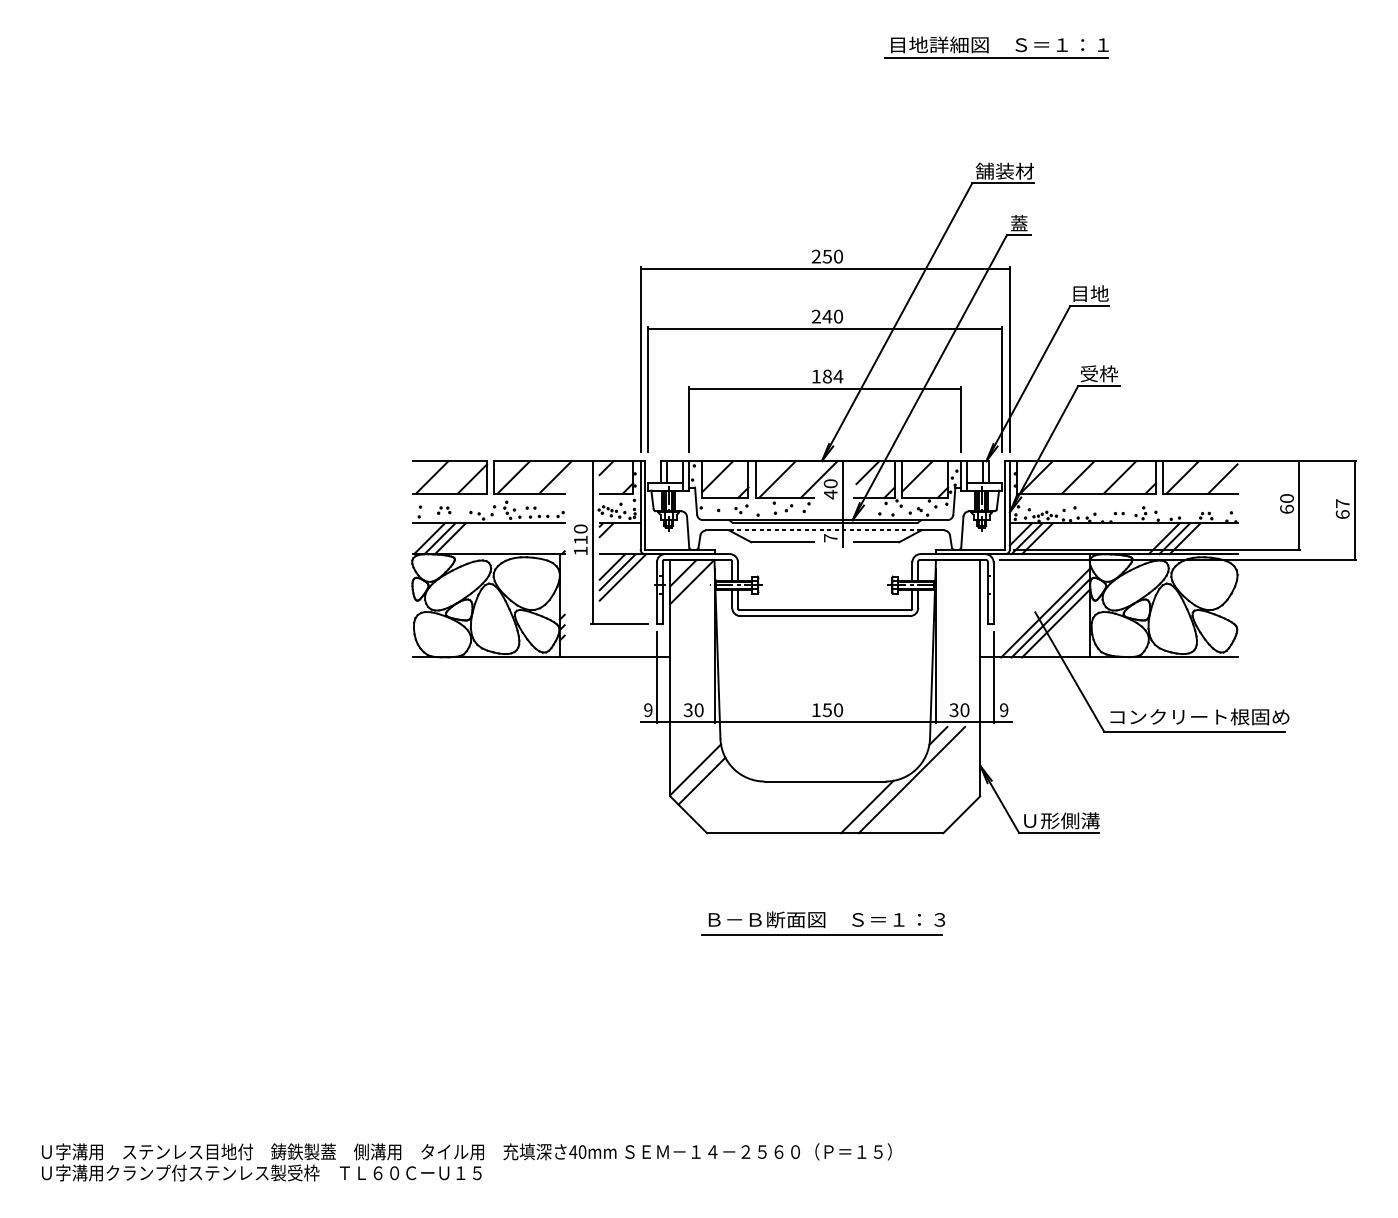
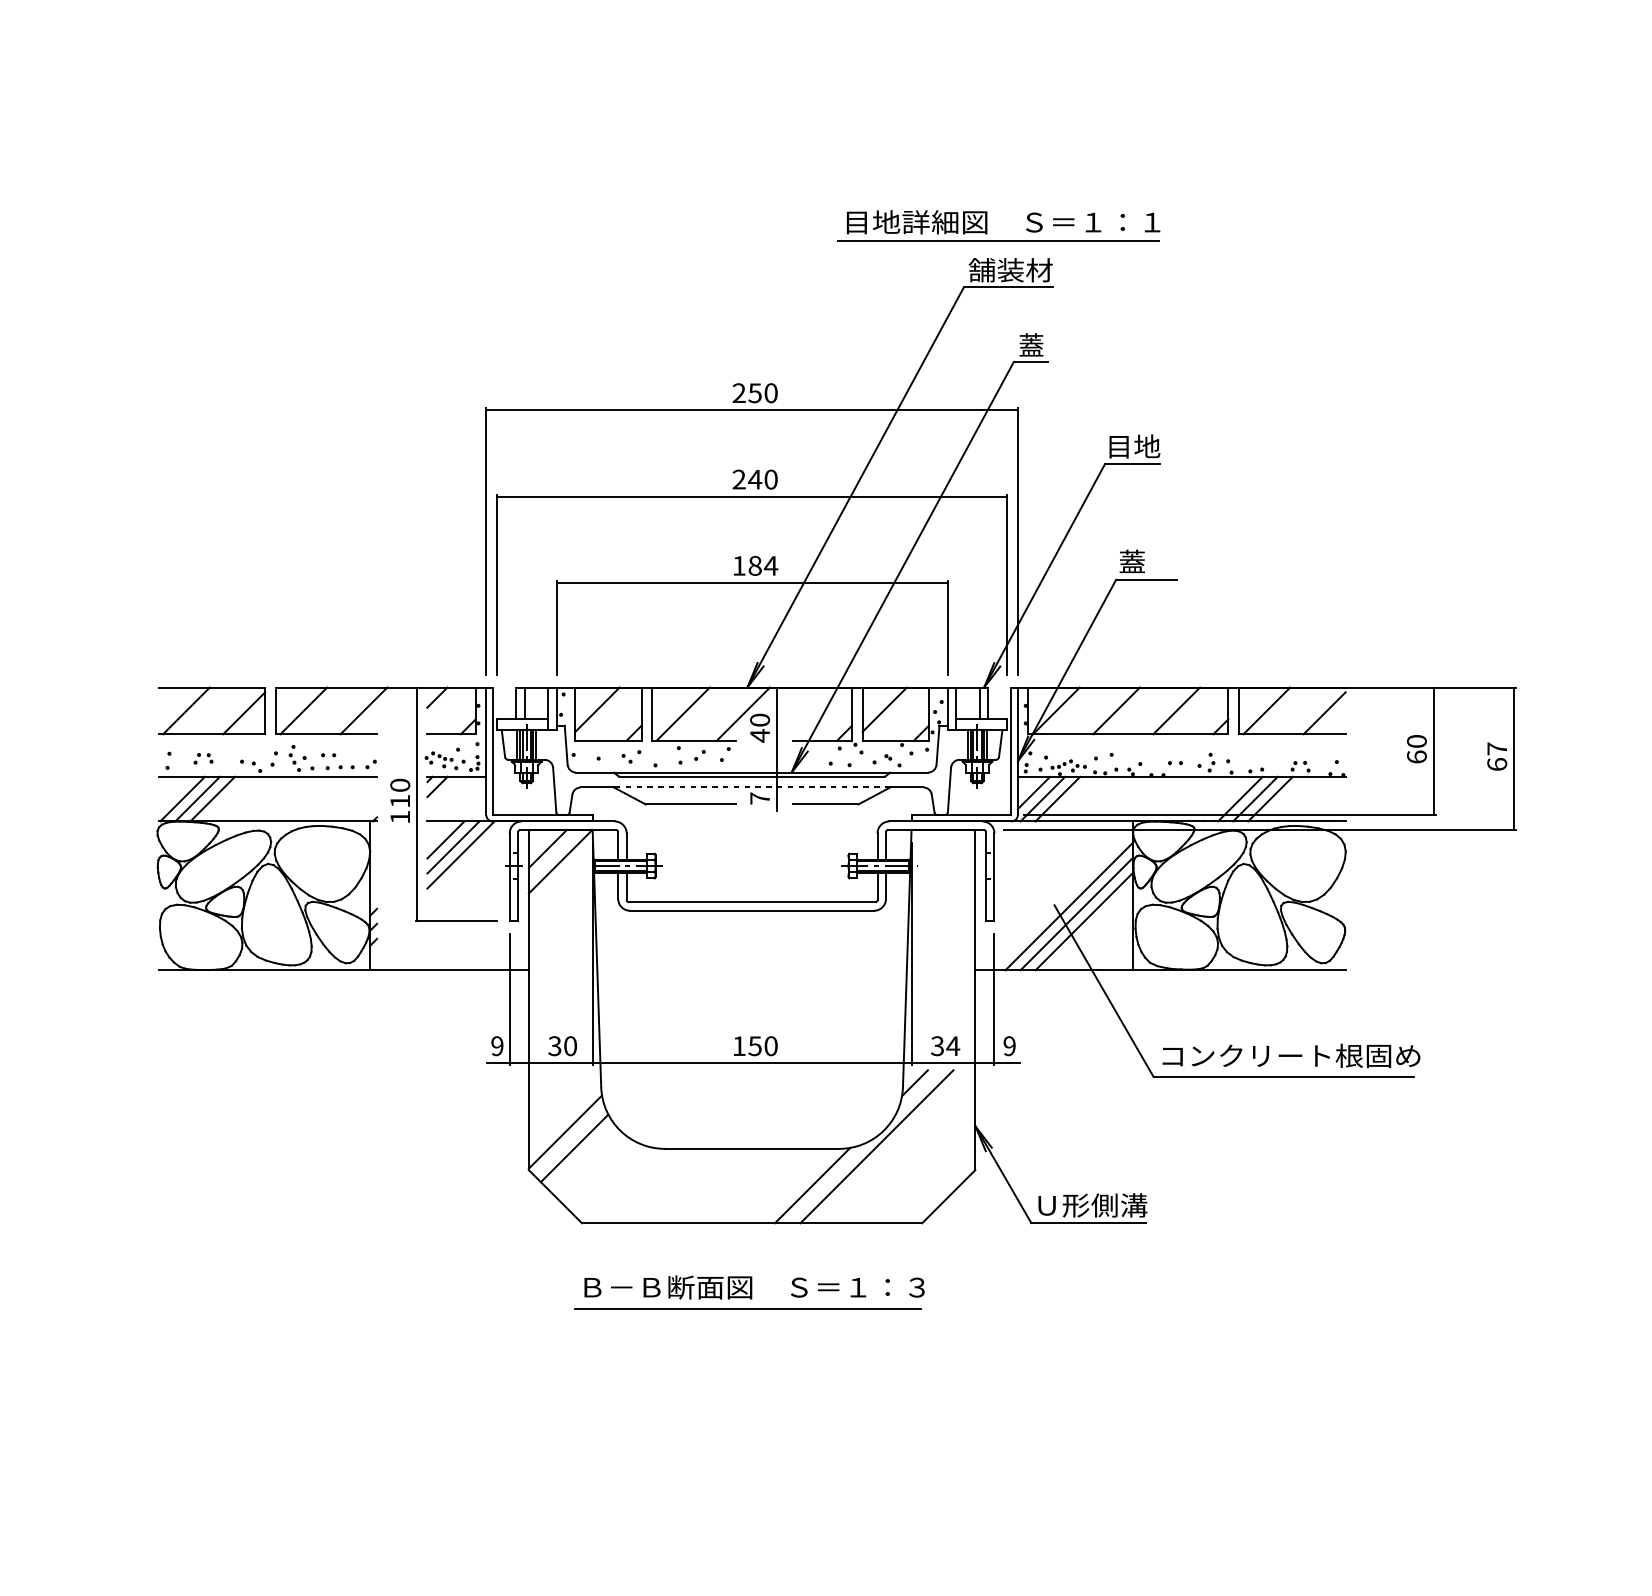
part: (988, 47) -> (987, 225), moved
text: (1098, 373) -> (1145, 561), 受枠 -> 蓋
line: (867, 472) -> (812, 703), removed
text: (964, 710) -> (952, 1046), 30 -> 34
part: (823, 923) -> (749, 1292), moved

